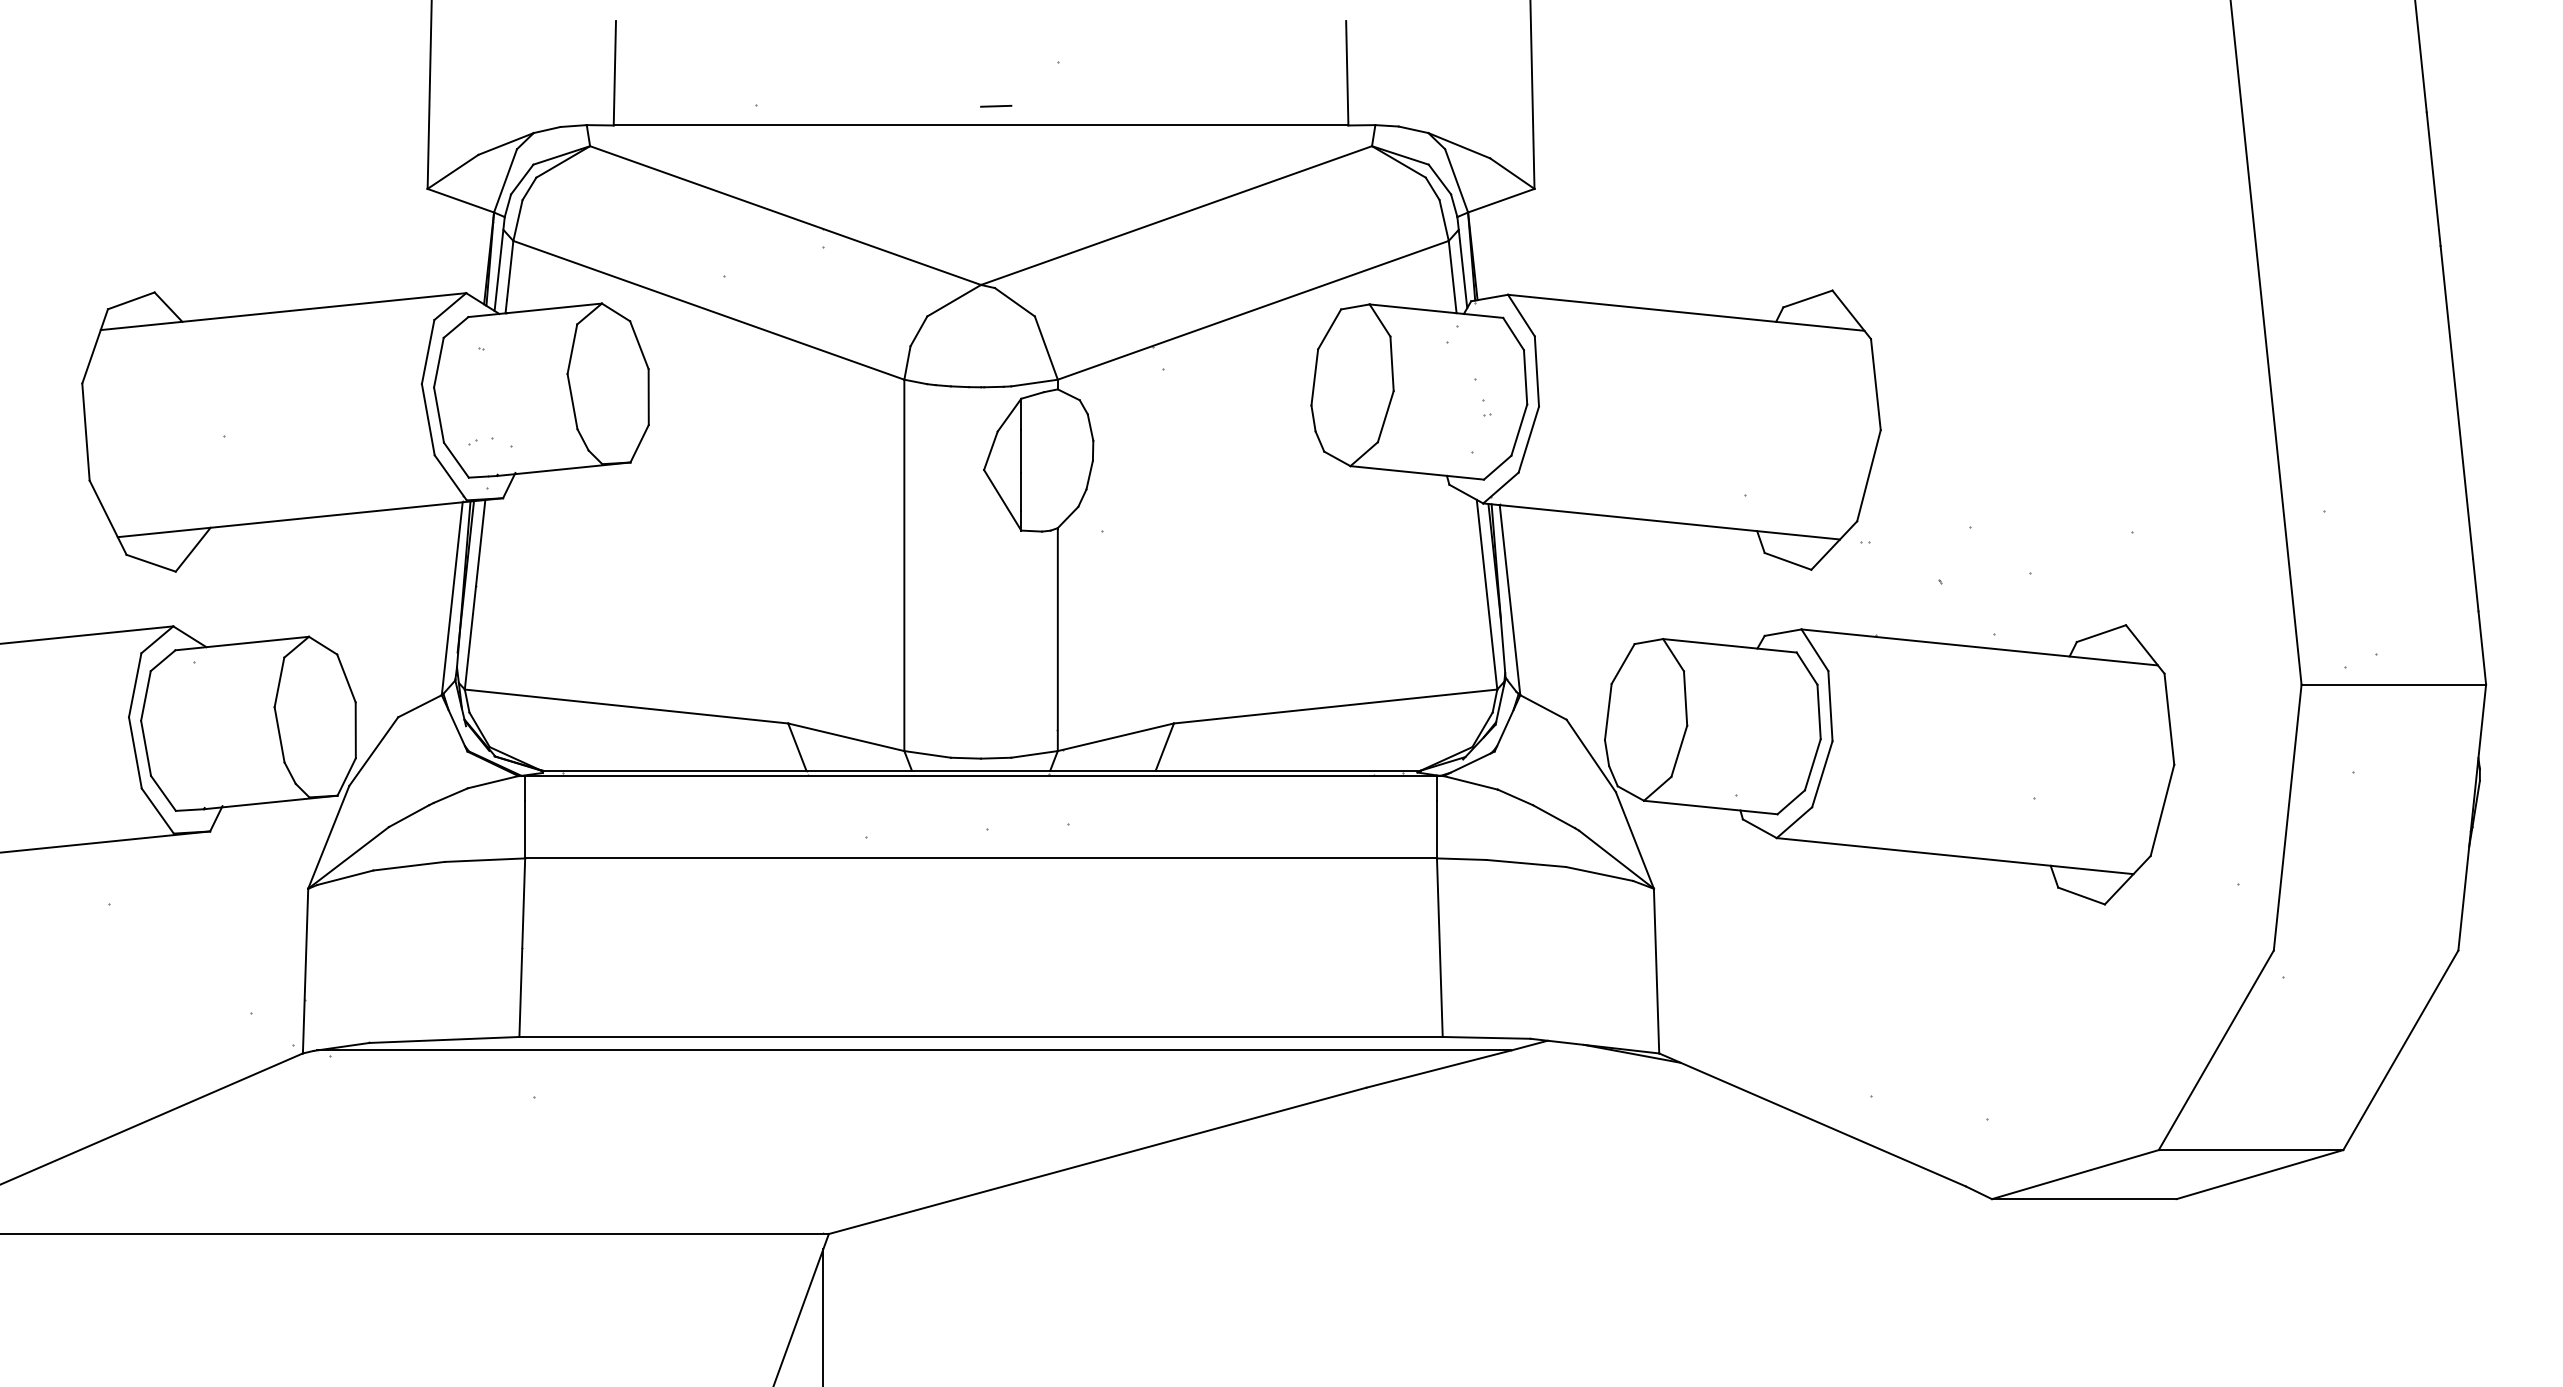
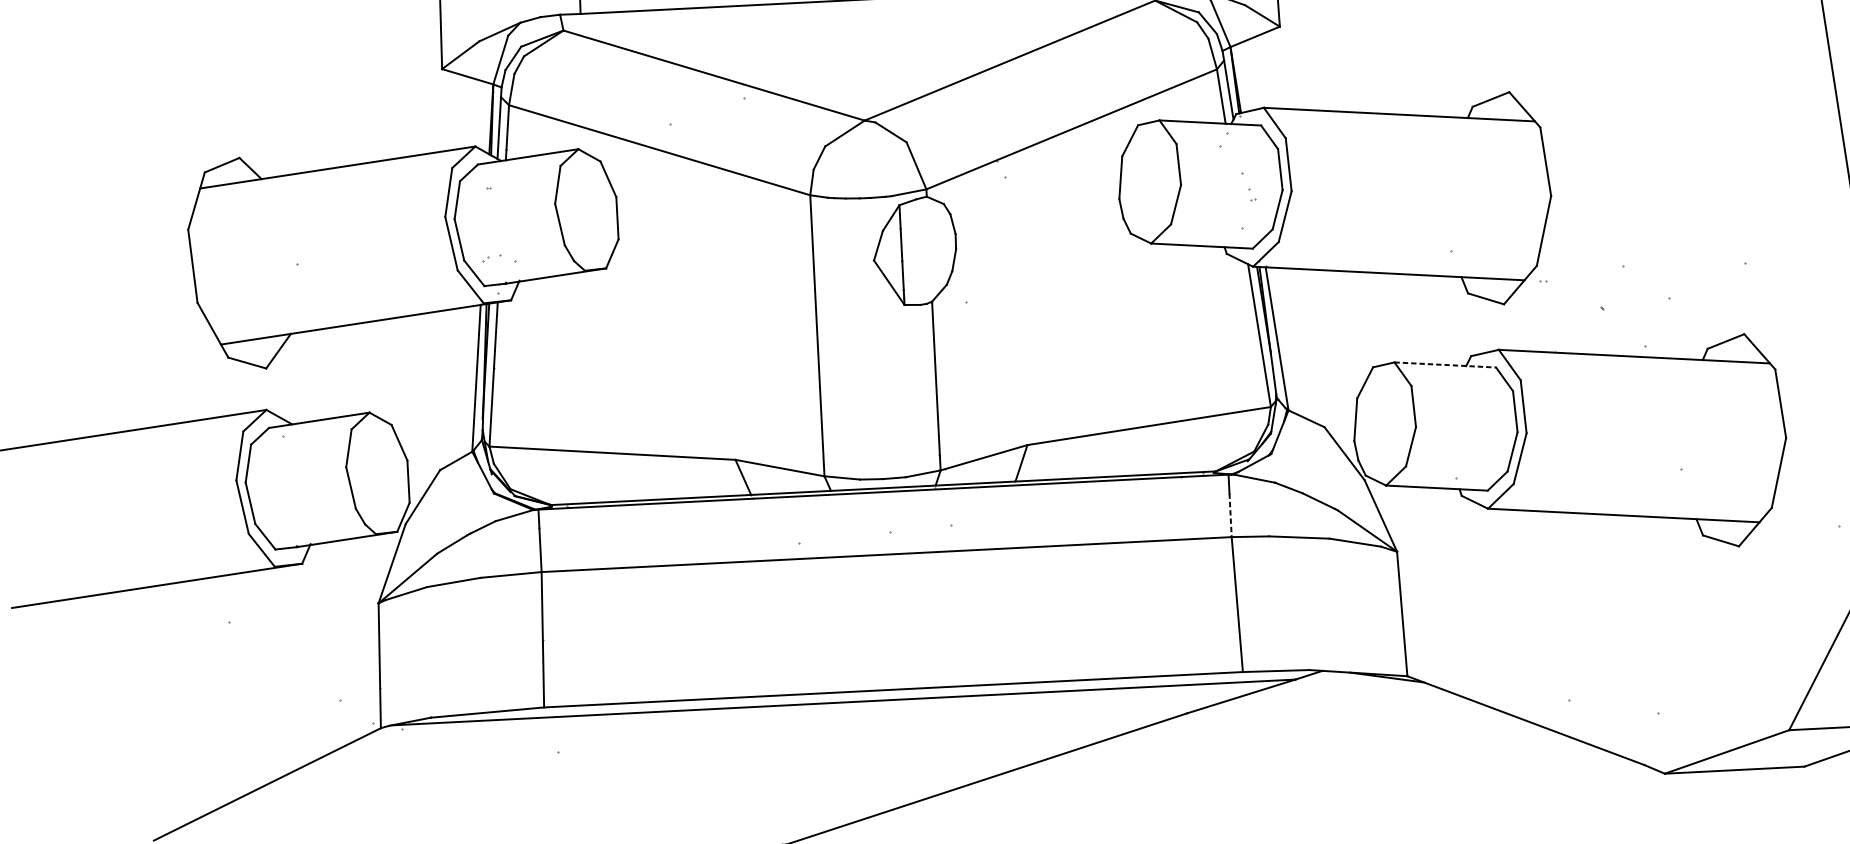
line: (1730, 645) -> (1445, 364), solid -> dashed
line: (1436, 829) -> (1230, 515), solid -> dashed

